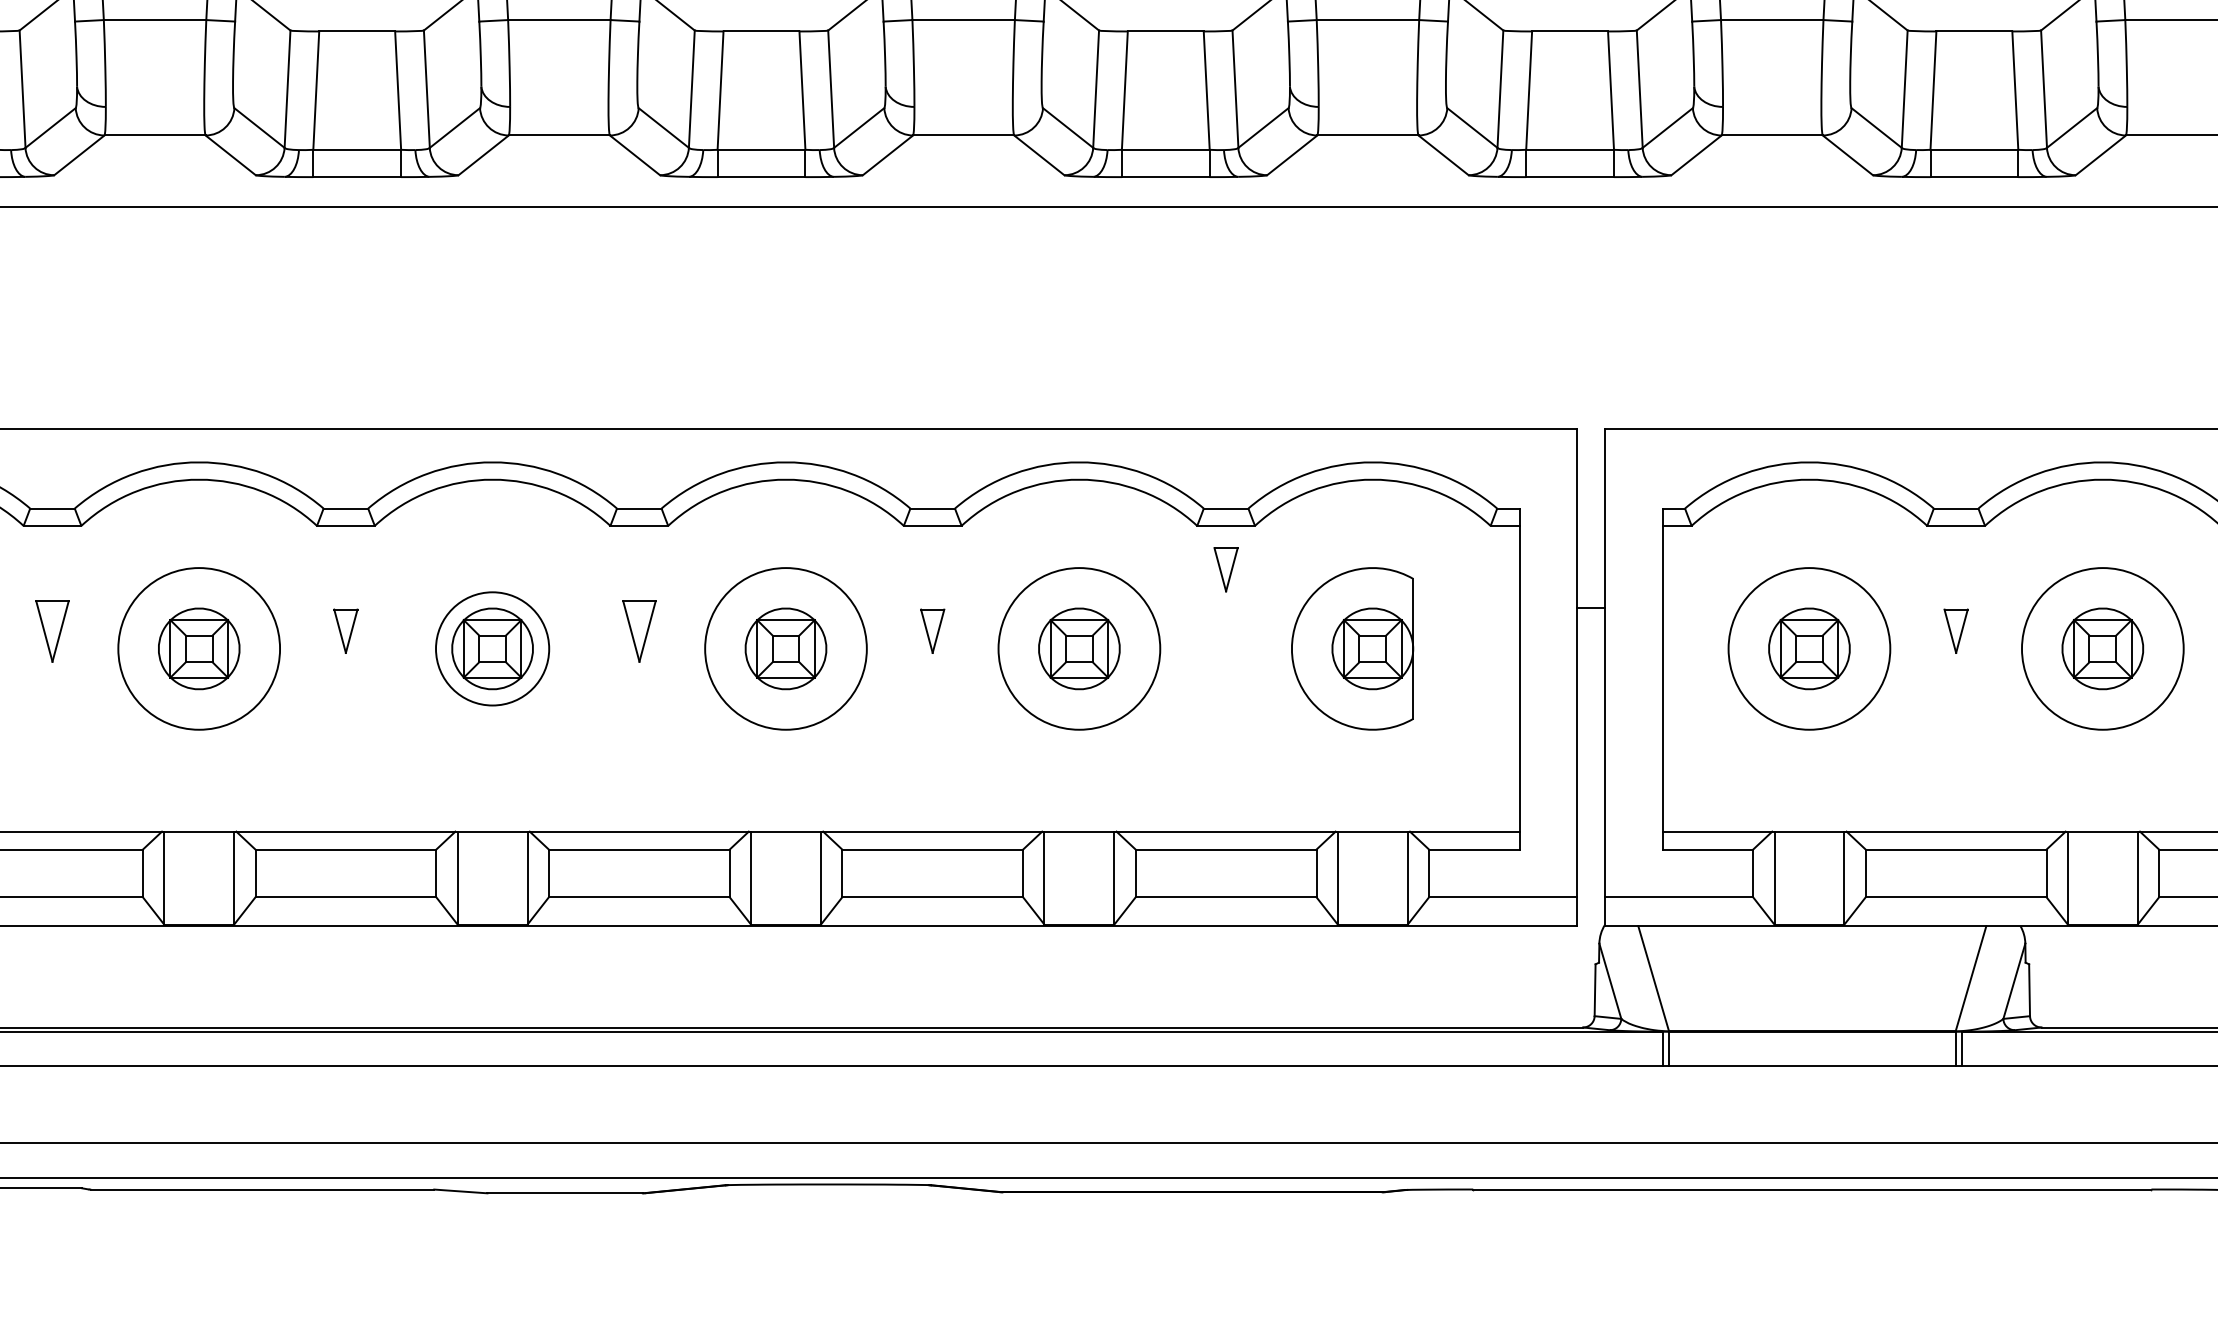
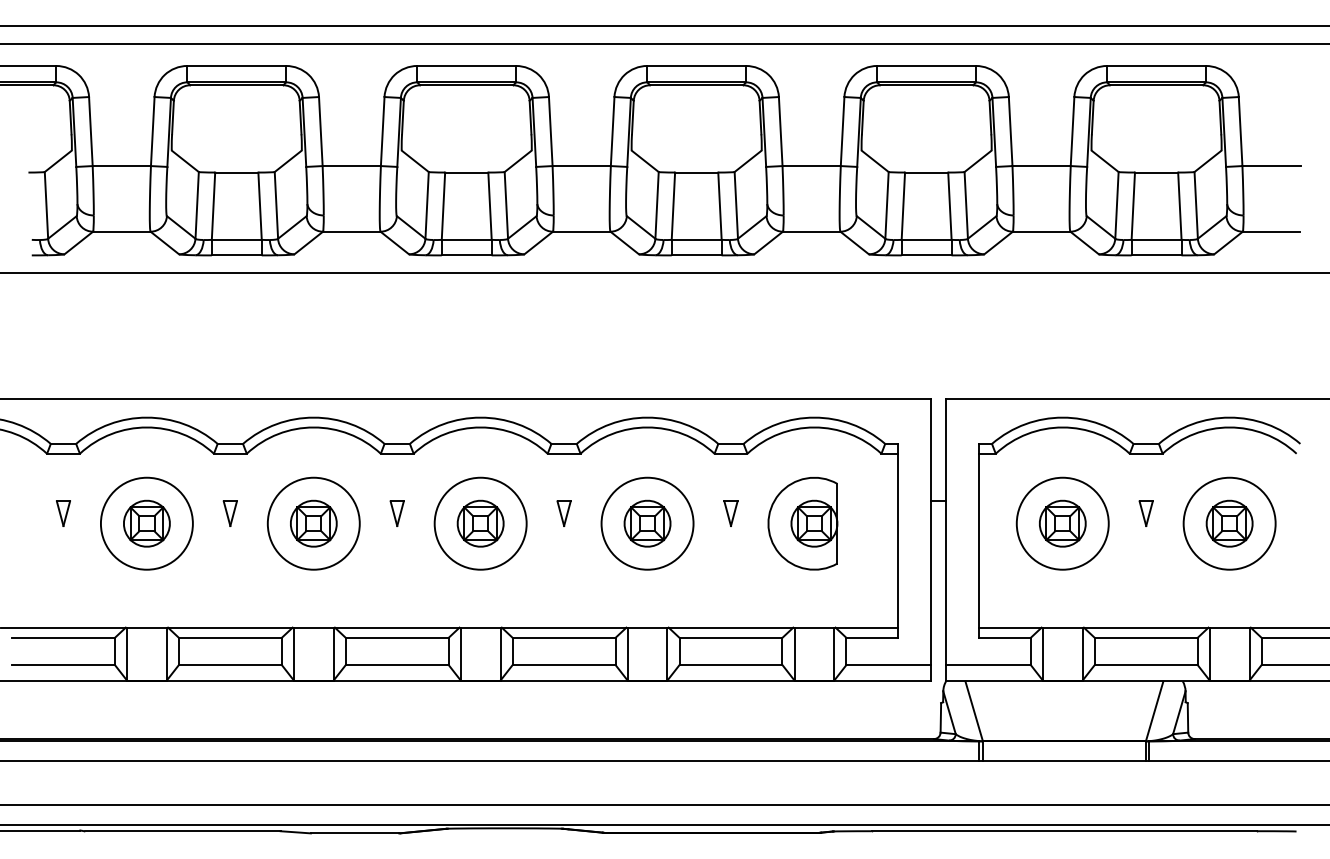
part: (1225, 569) -> (730, 513), moved
part: (52, 630) -> (63, 513), size x0.71
part: (637, 630) -> (396, 513), size x0.71
circle: (492, 648) -> (313, 523), size x1.43

